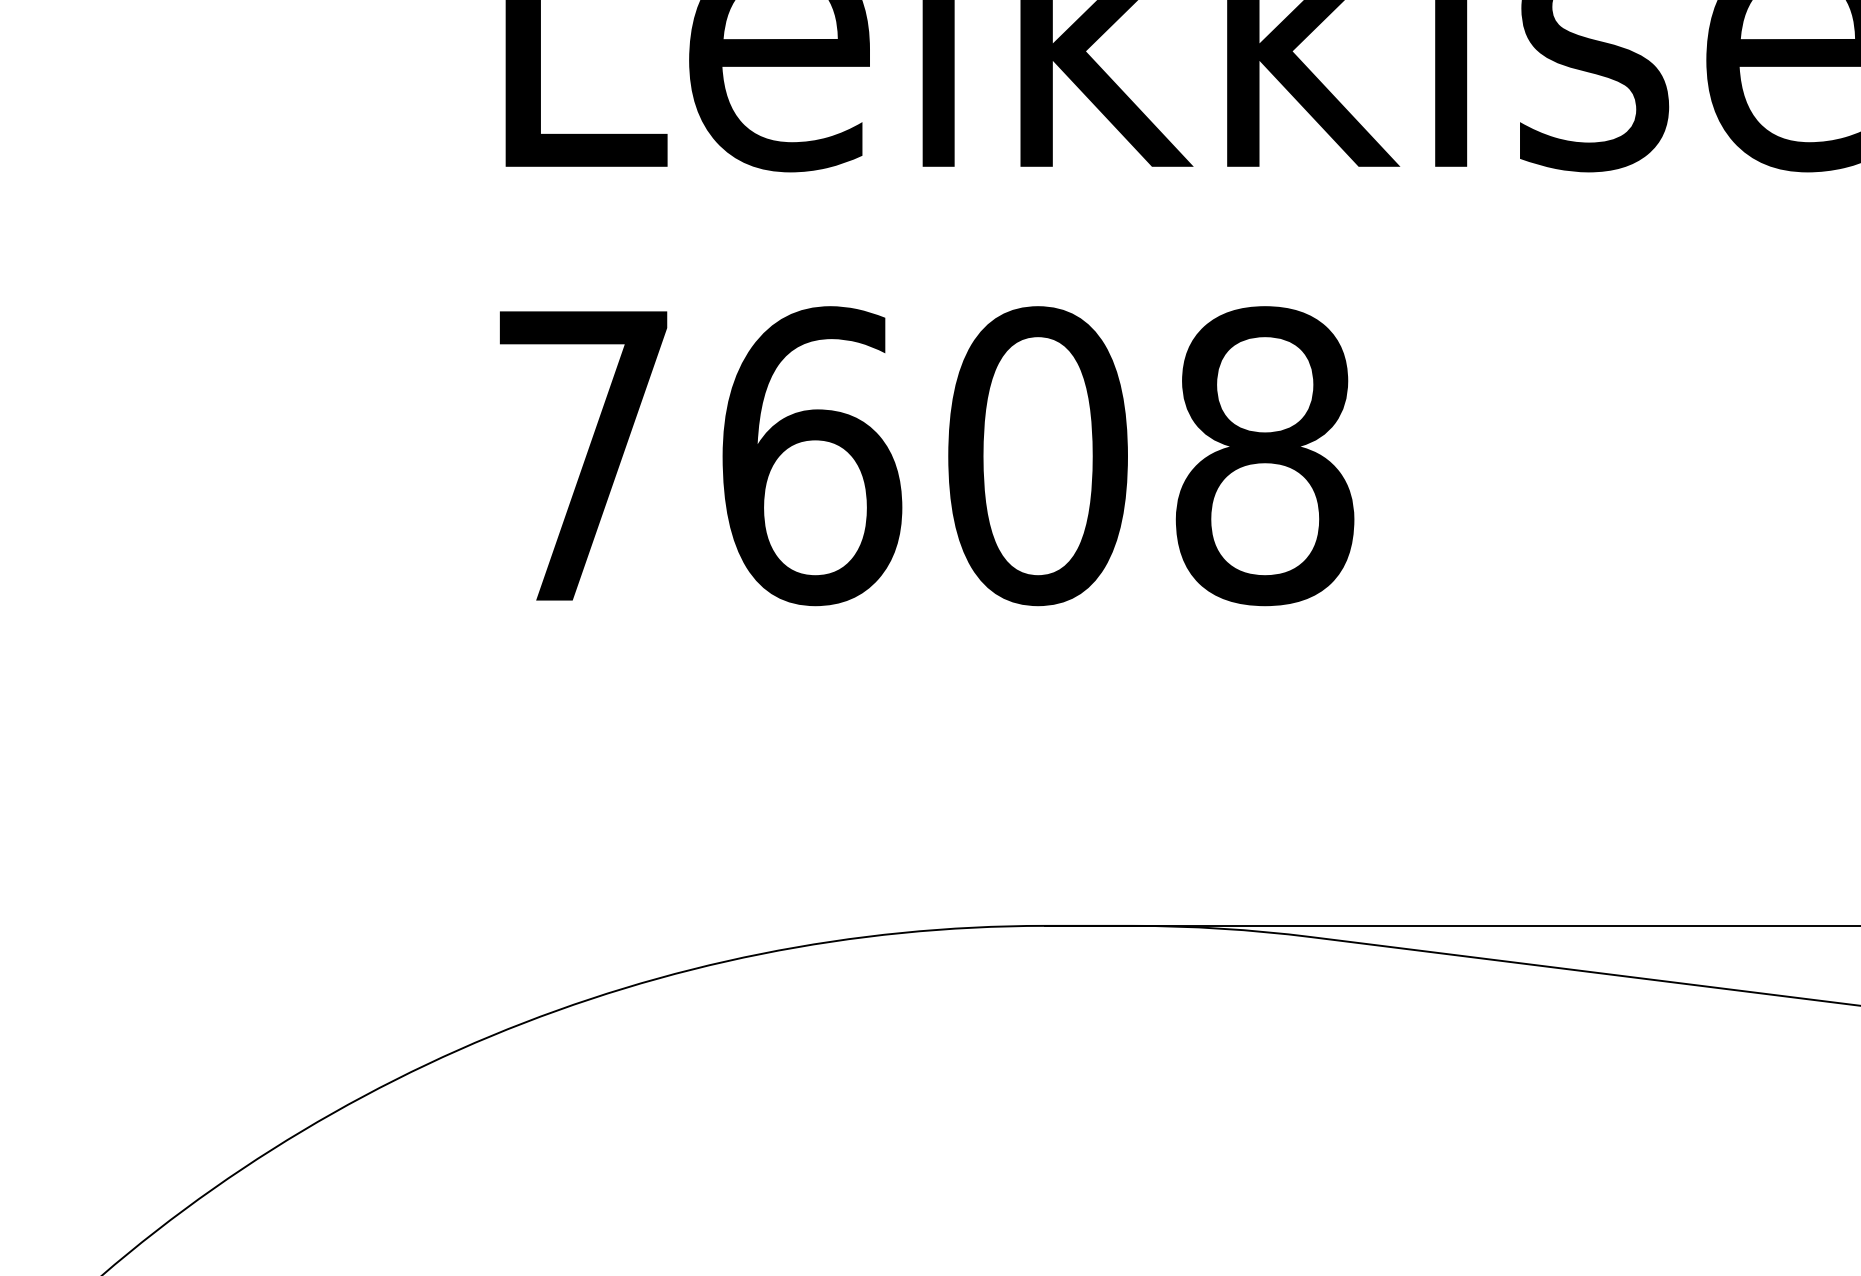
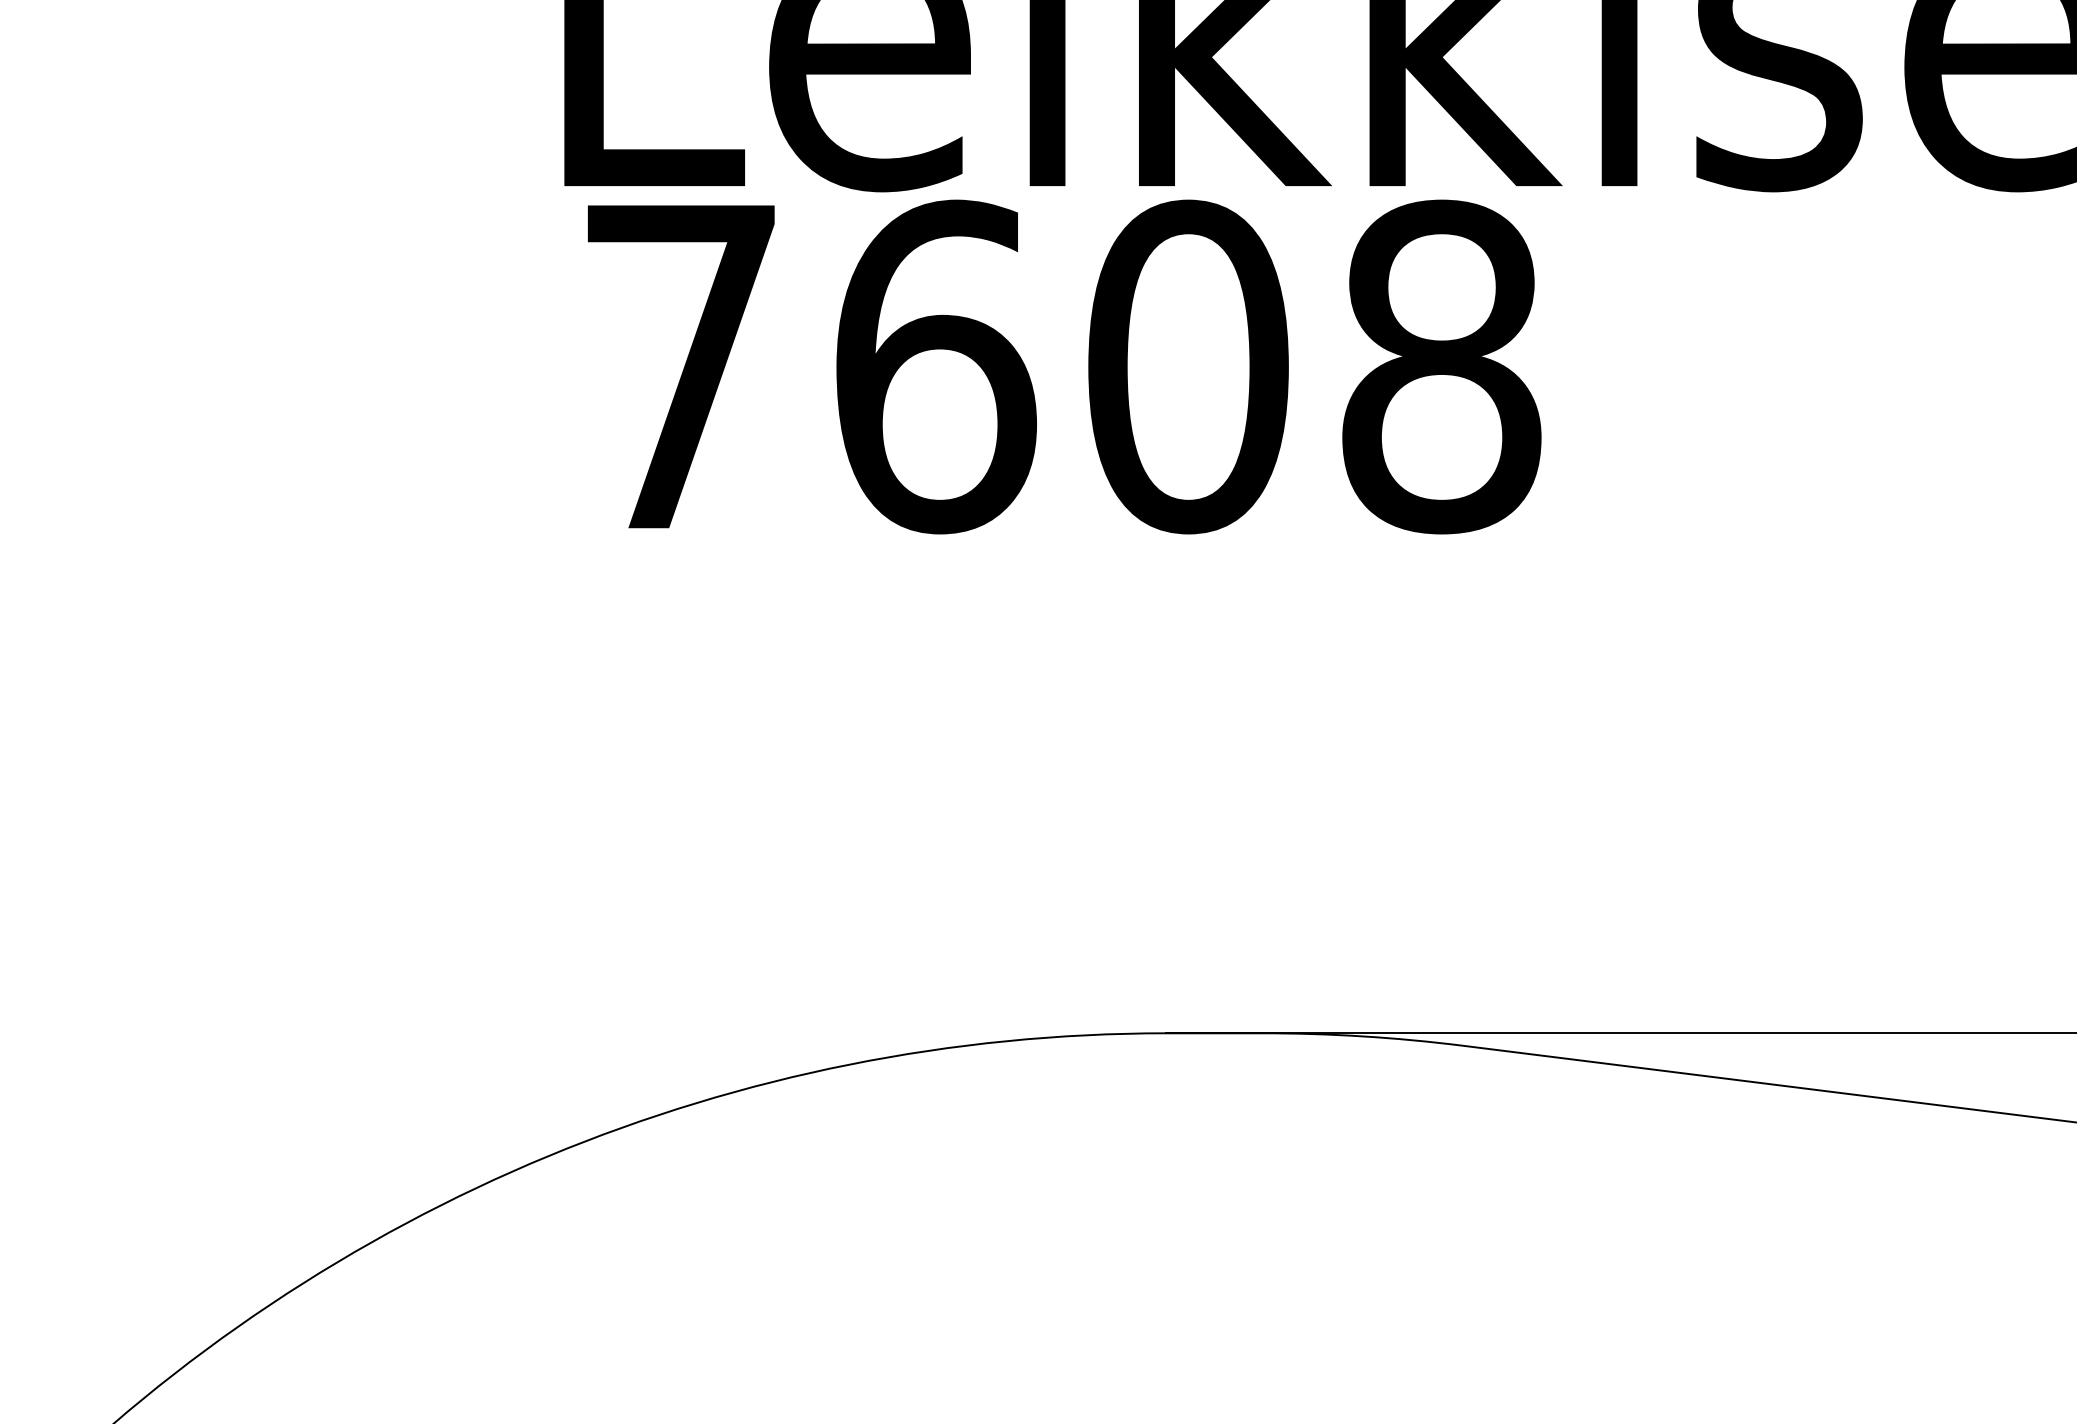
text: (926, 455) -> (1064, 366), moved

